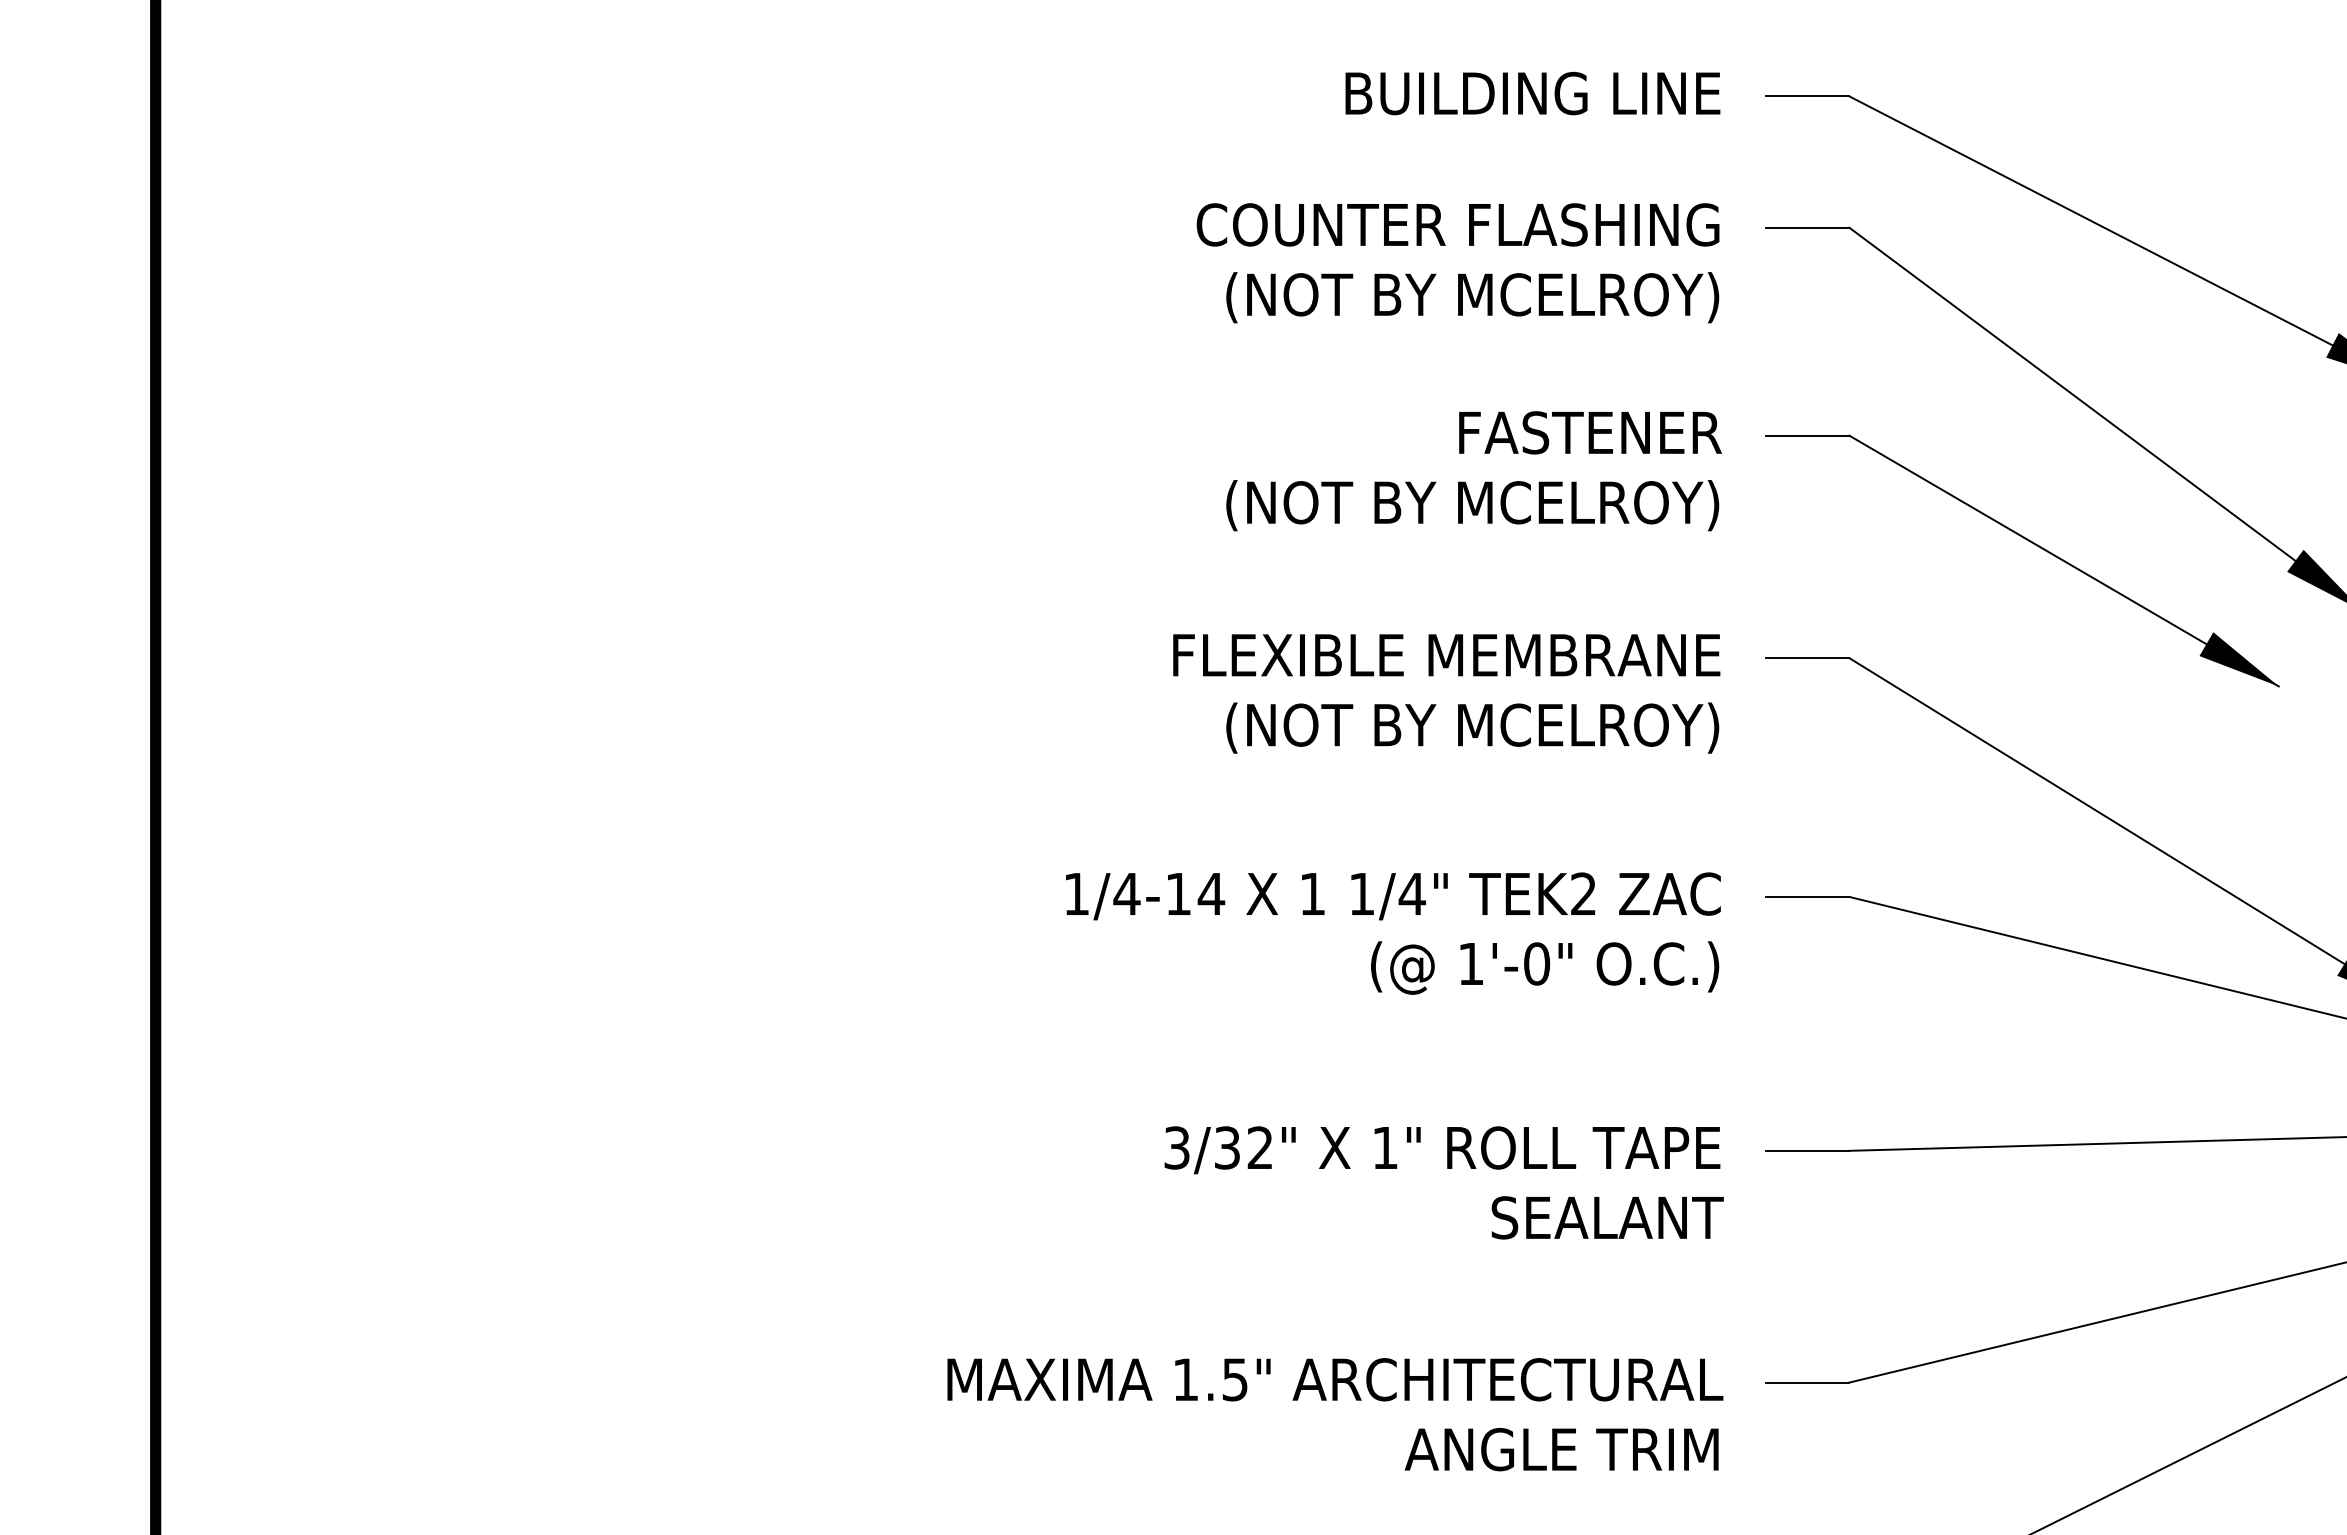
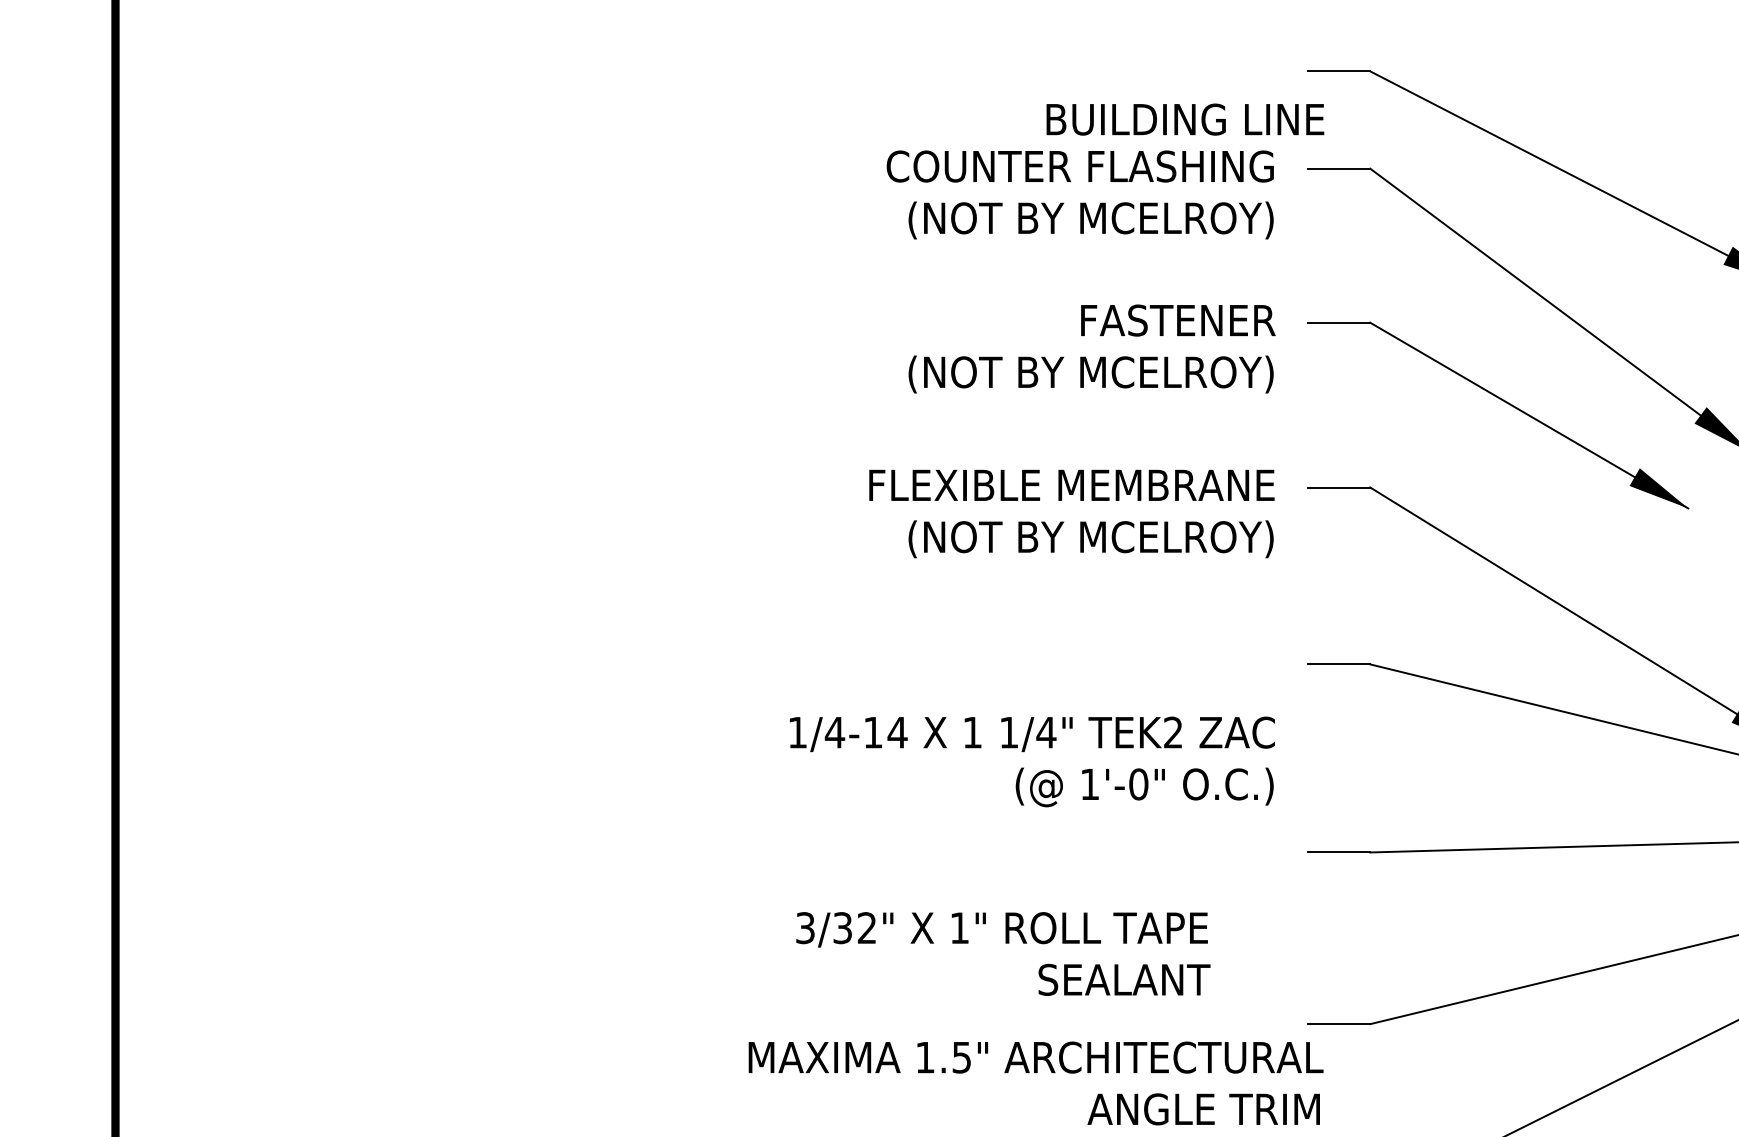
text: (1532, 93) -> (1185, 119), moved
text: (1393, 933) -> (1032, 761), moved
text: (1443, 1182) -> (1002, 953), moved
text: (1335, 1414) -> (1036, 1083), moved

